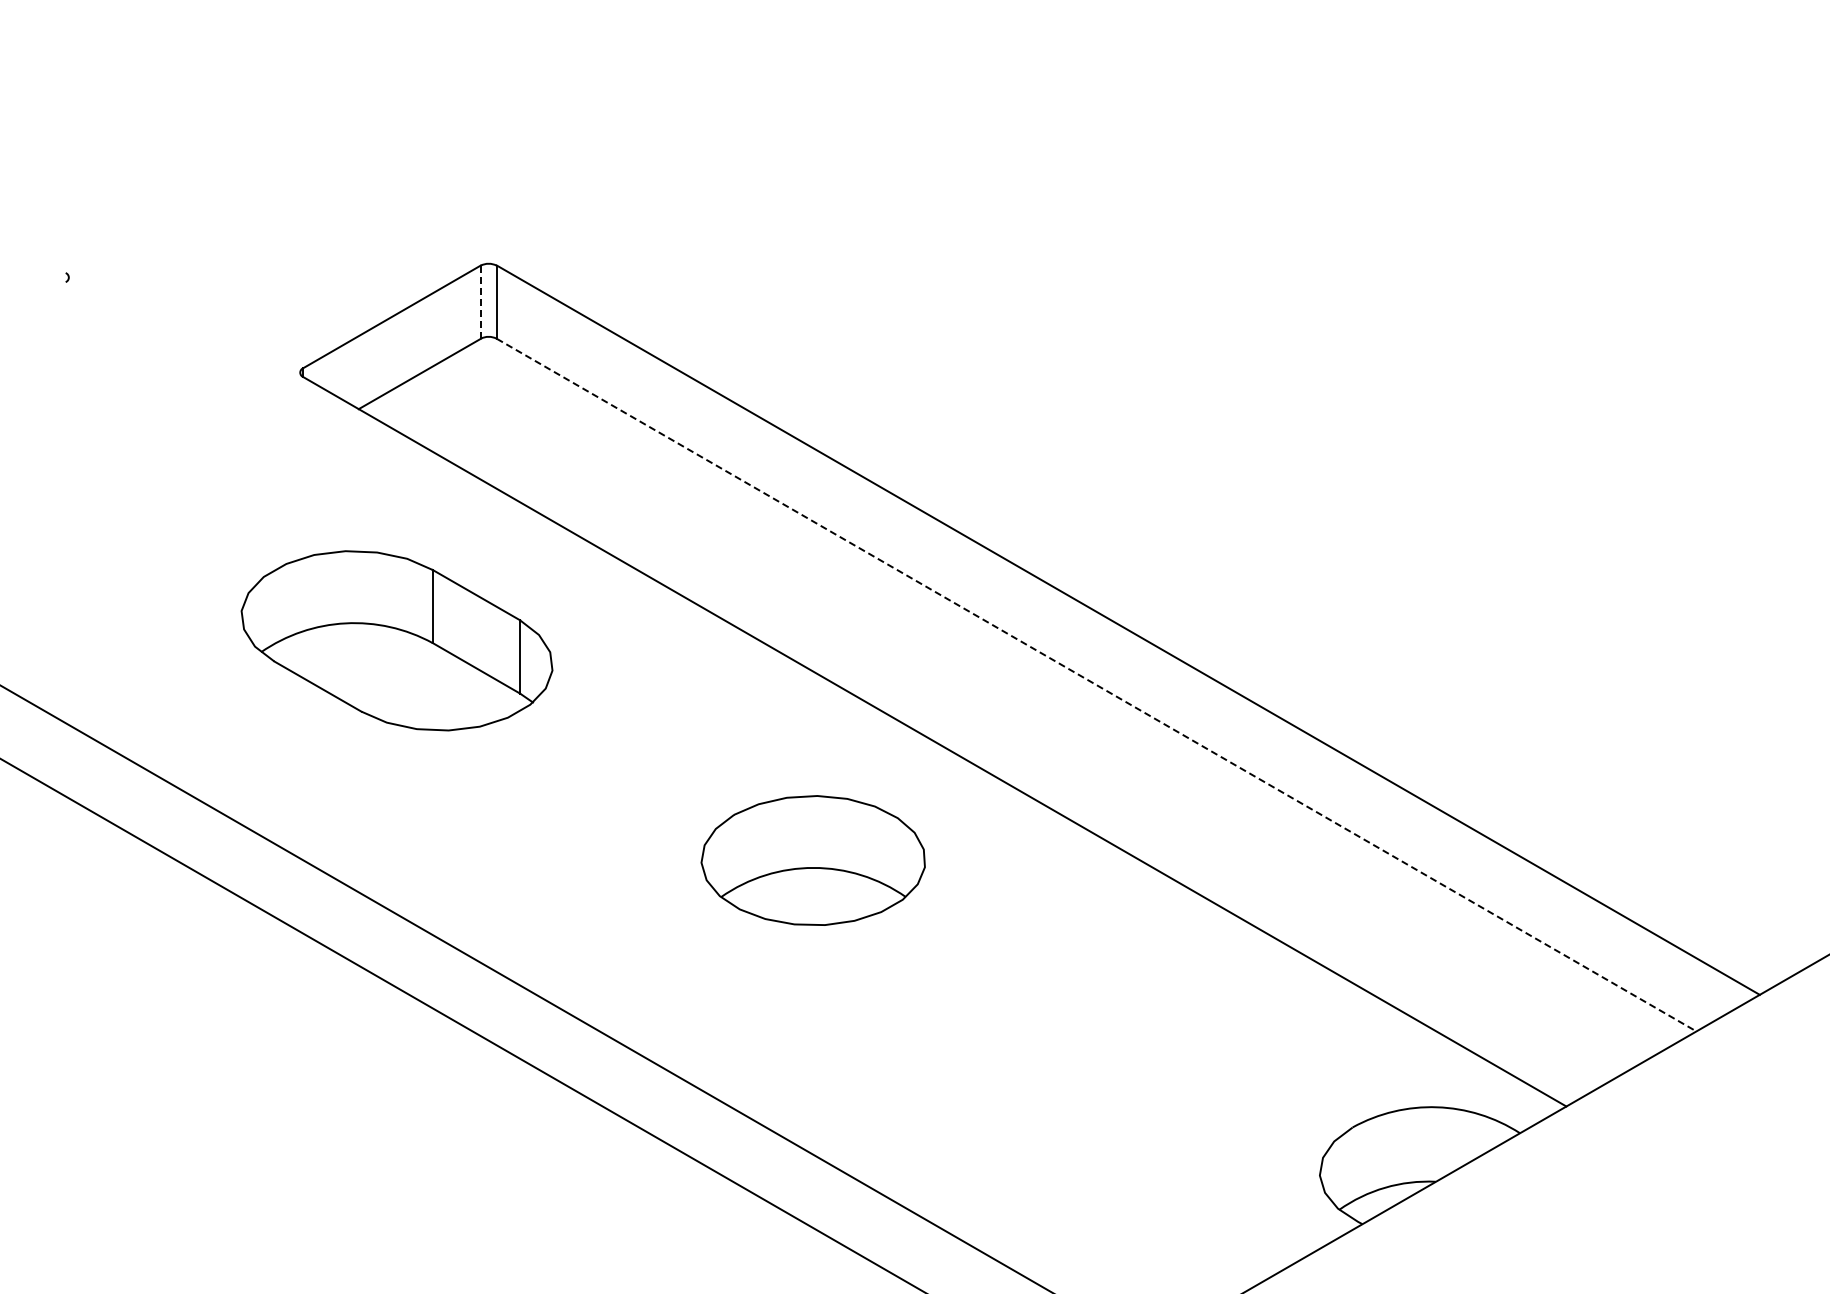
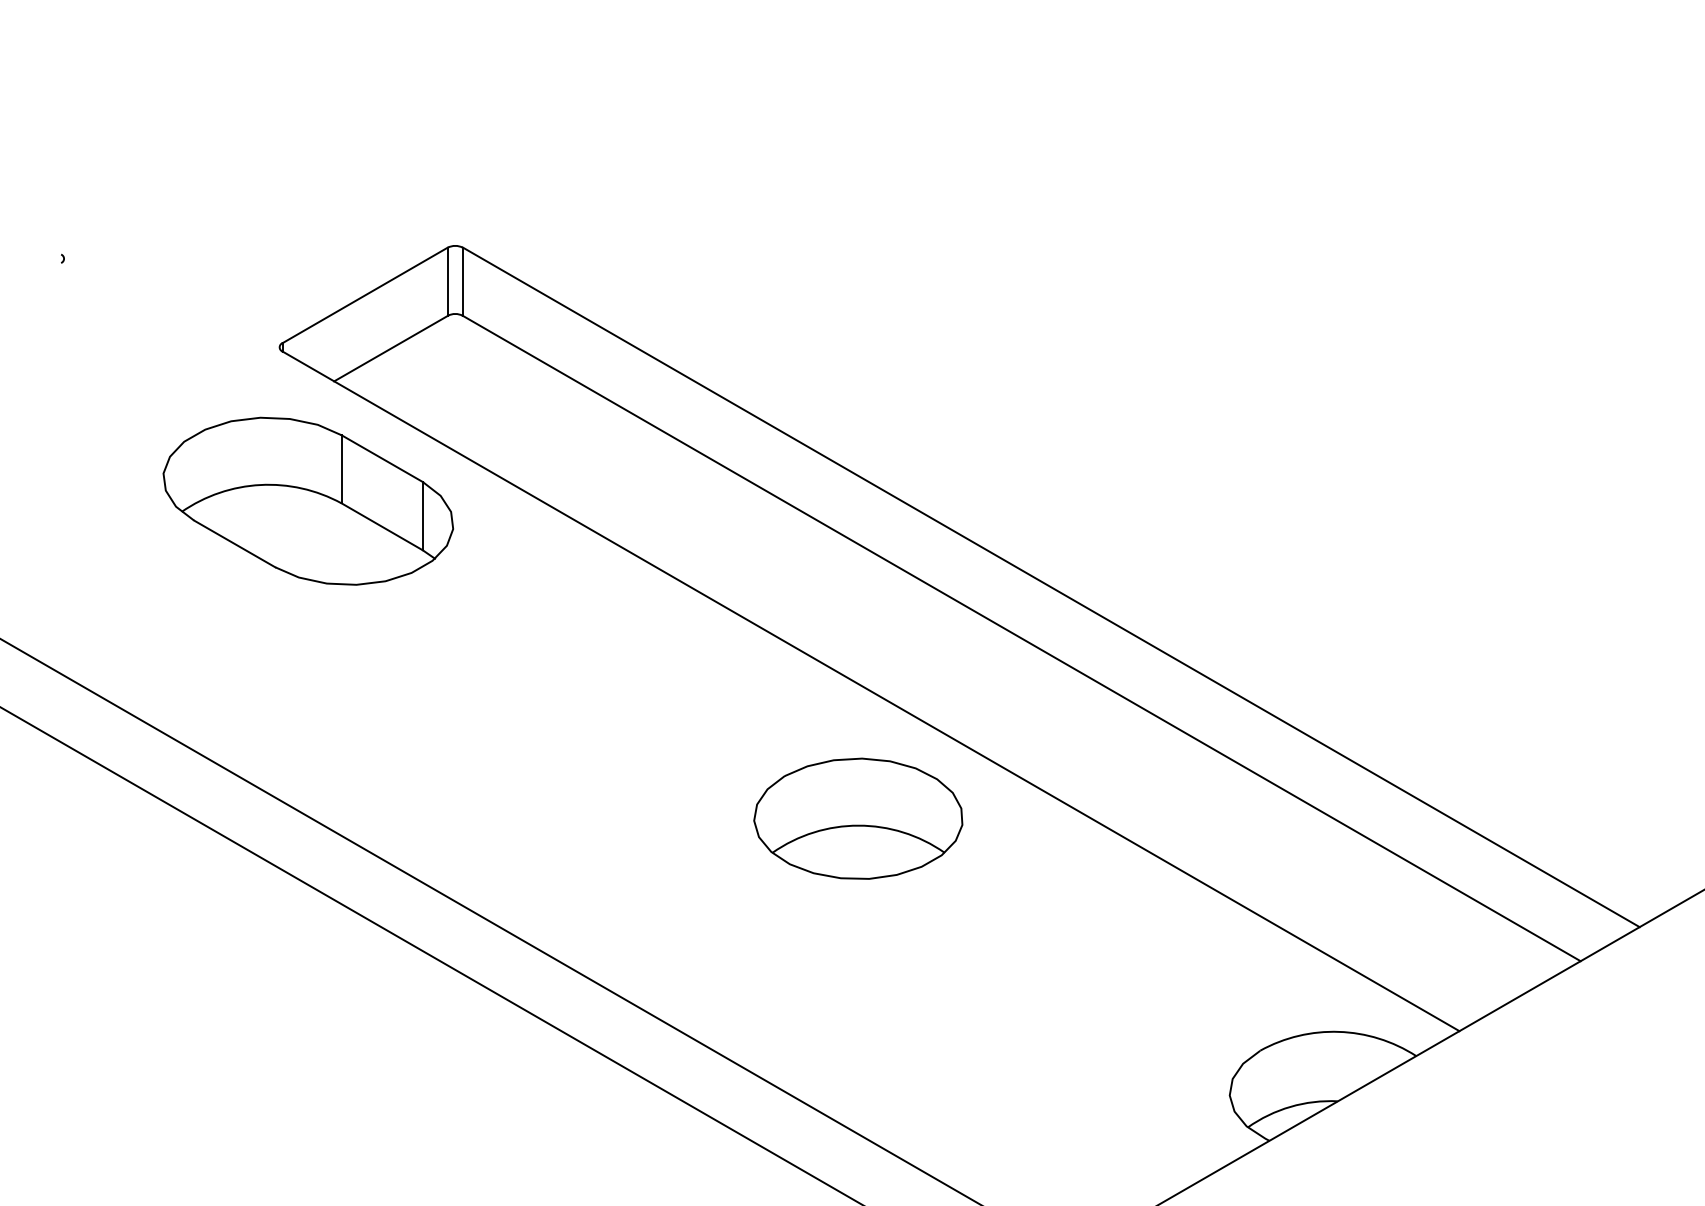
line: (480, 302) -> (447, 281), dashed -> solid
part: (396, 640) -> (307, 500), moved
line: (1096, 685) -> (1021, 638), dashed -> solid
part: (812, 860) -> (857, 818), moved

